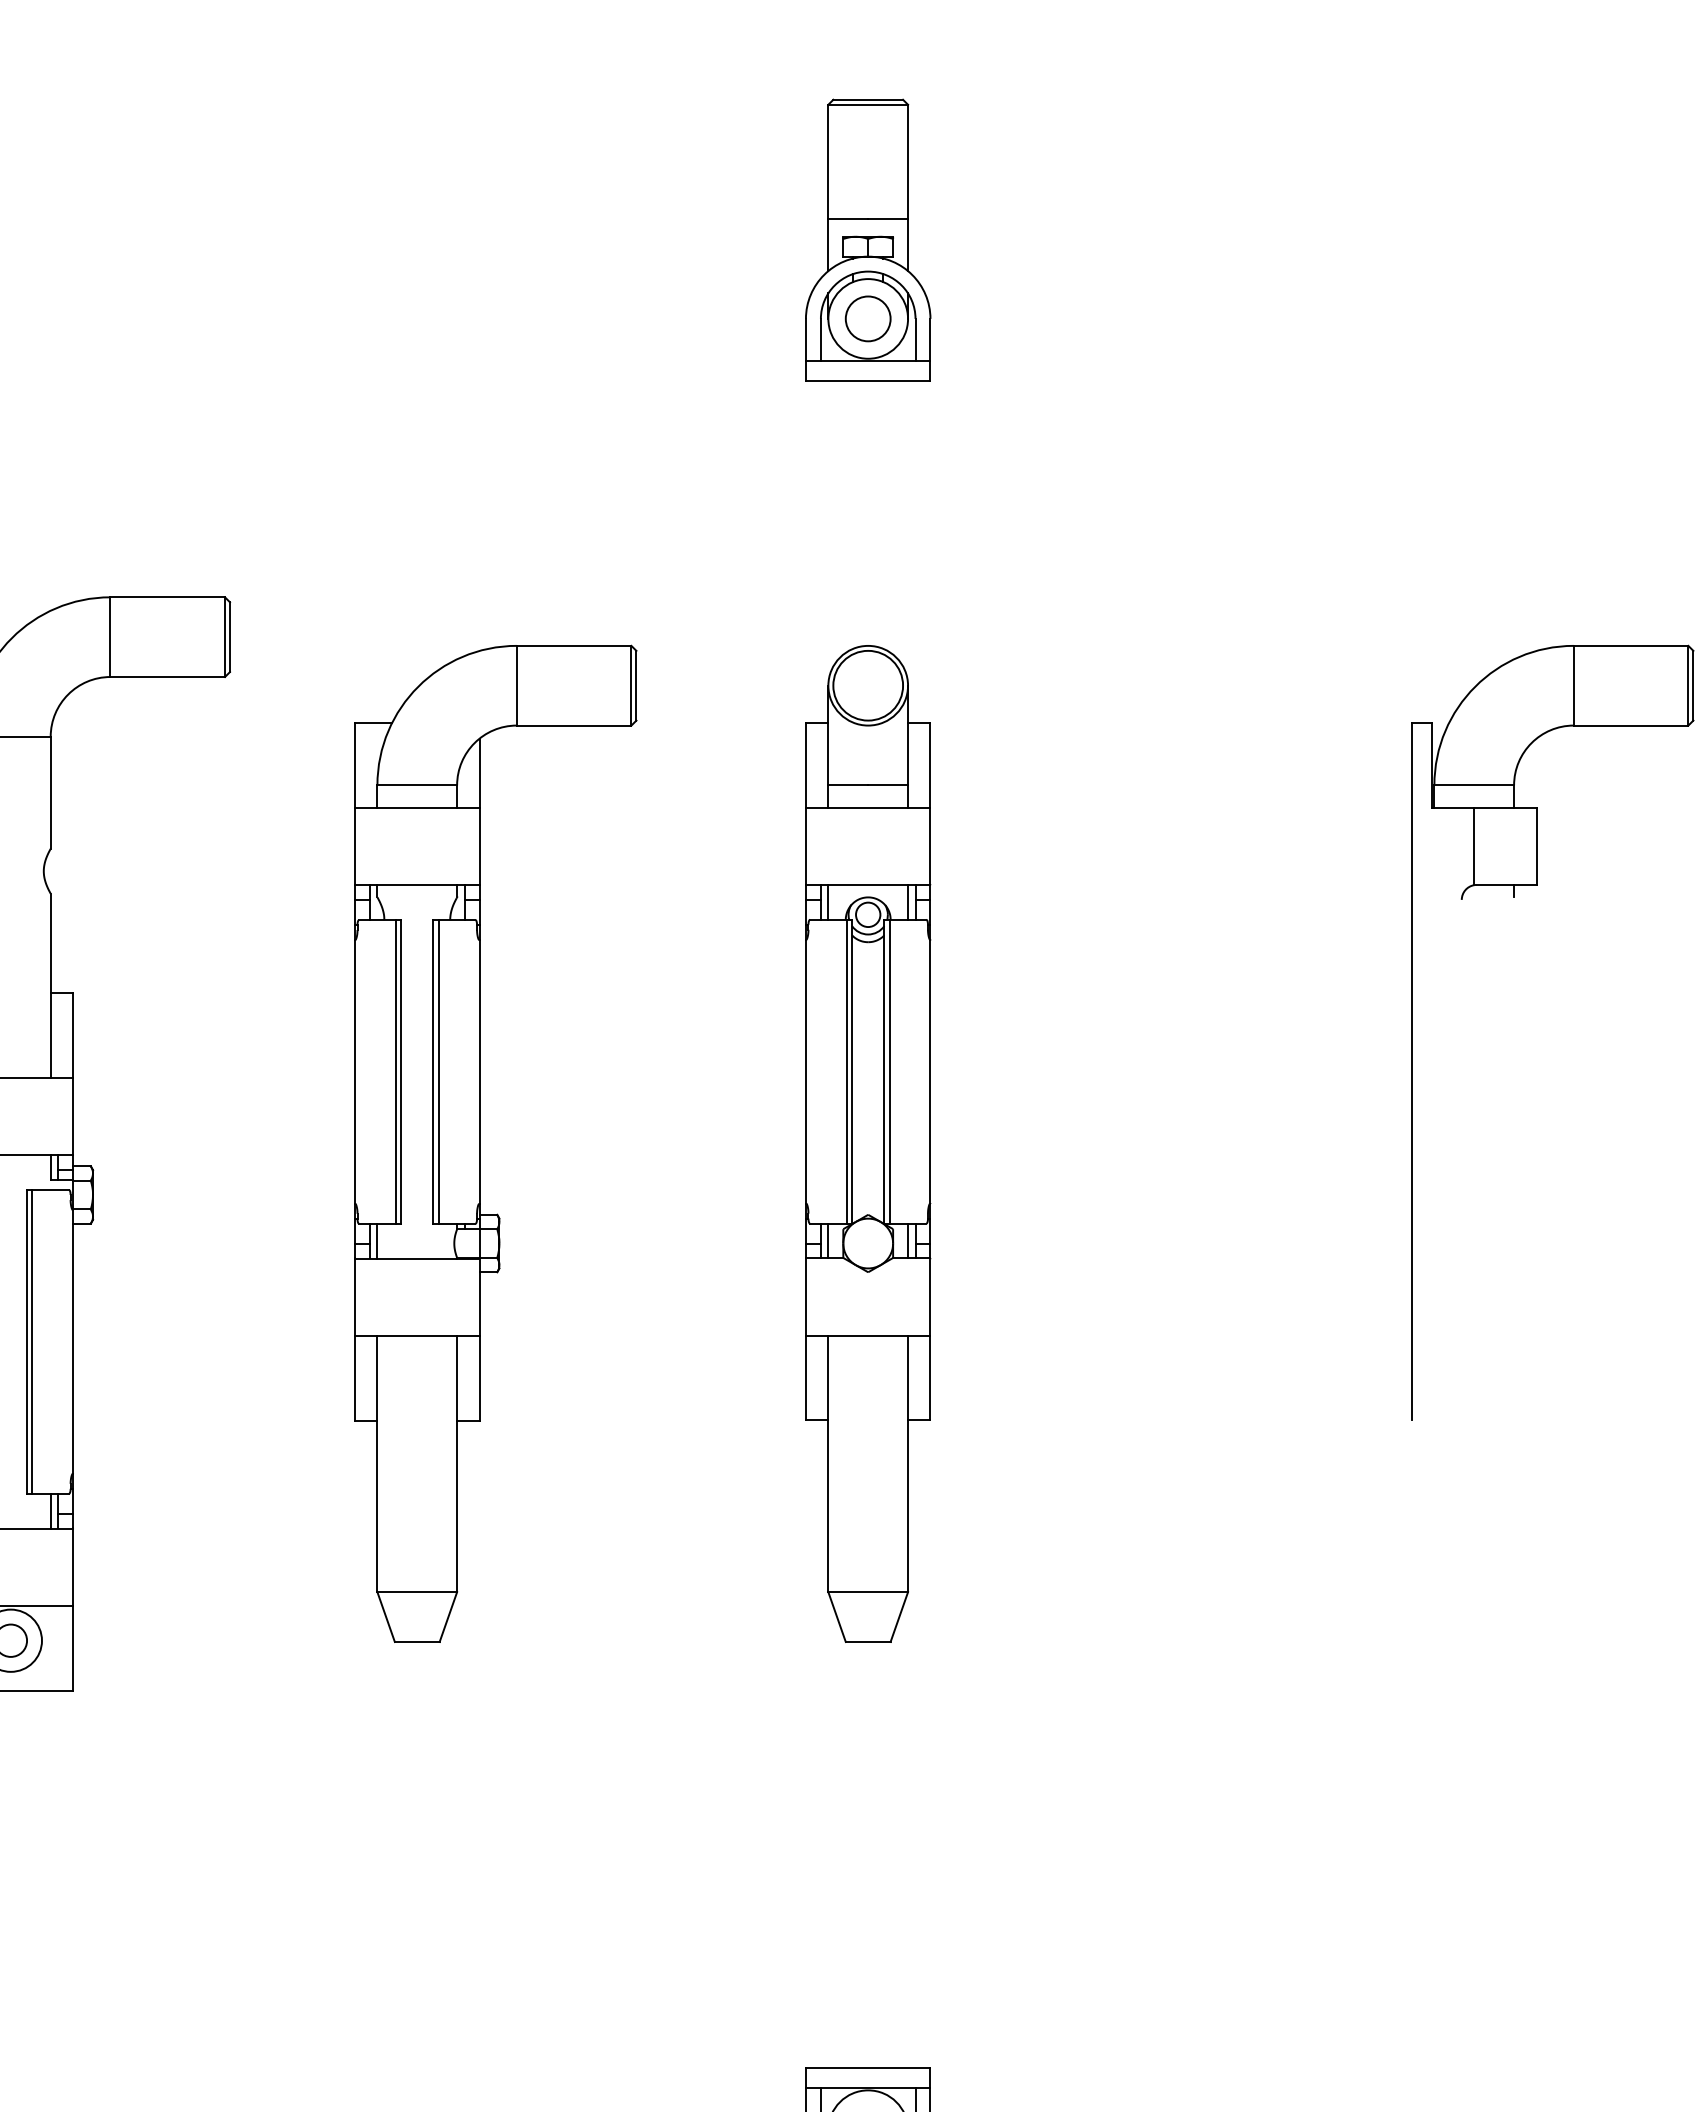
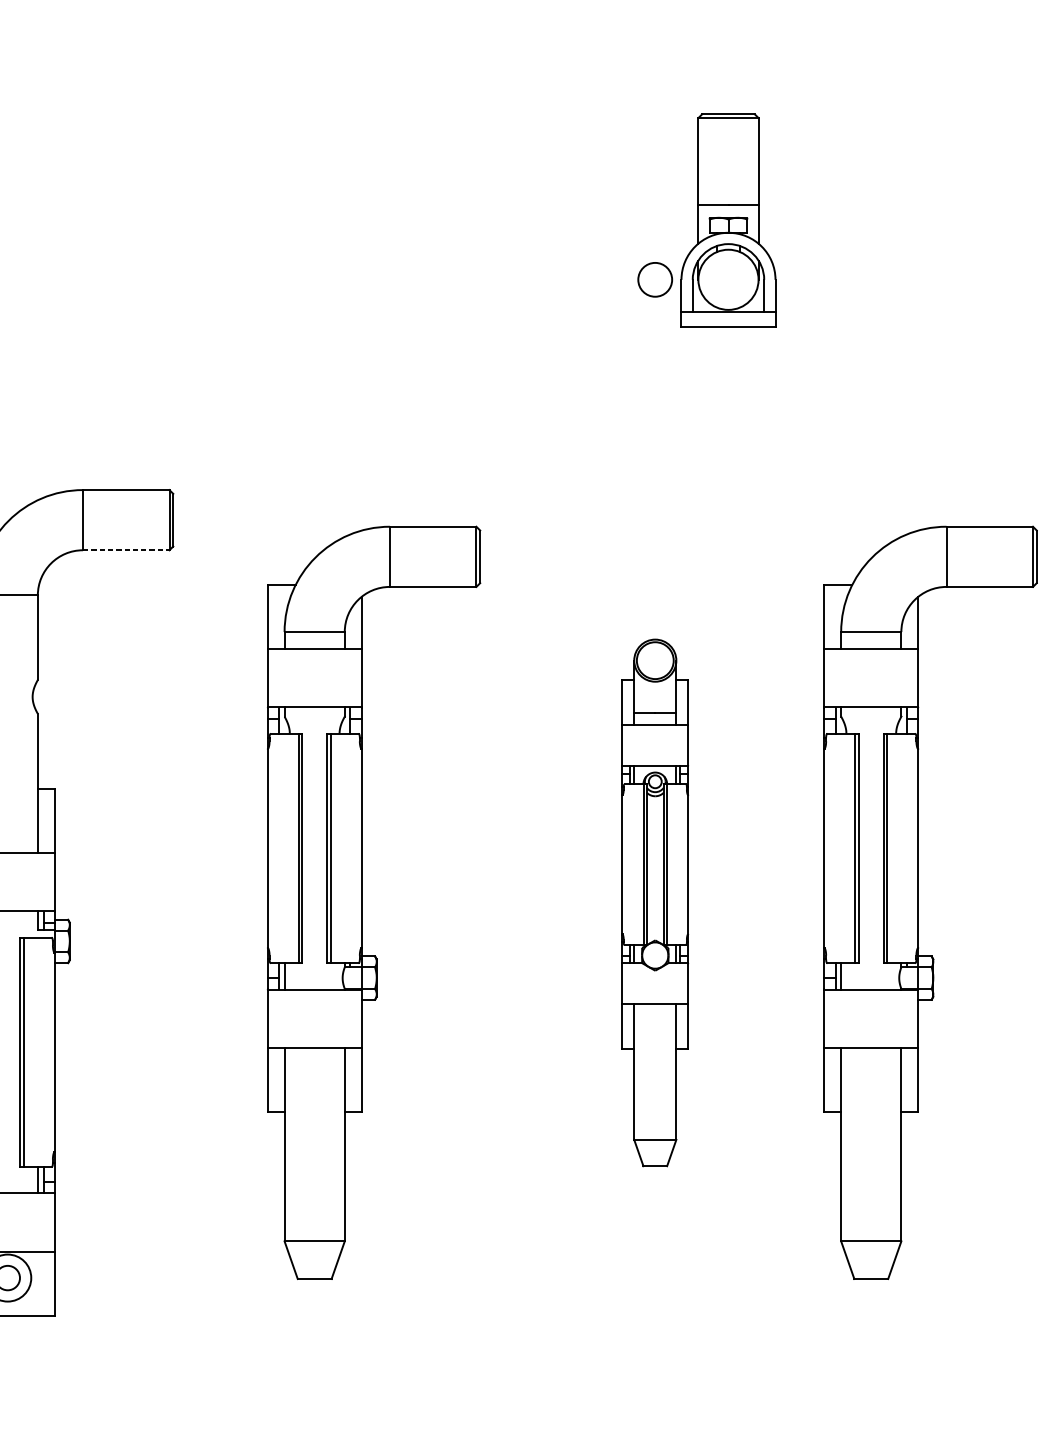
part: (868, 239) -> (728, 219), moved
line: (168, 677) -> (126, 550), solid -> dashed
part: (868, 1143) -> (655, 902), size x0.7
part: (1217, 1143) -> (919, 902), added

